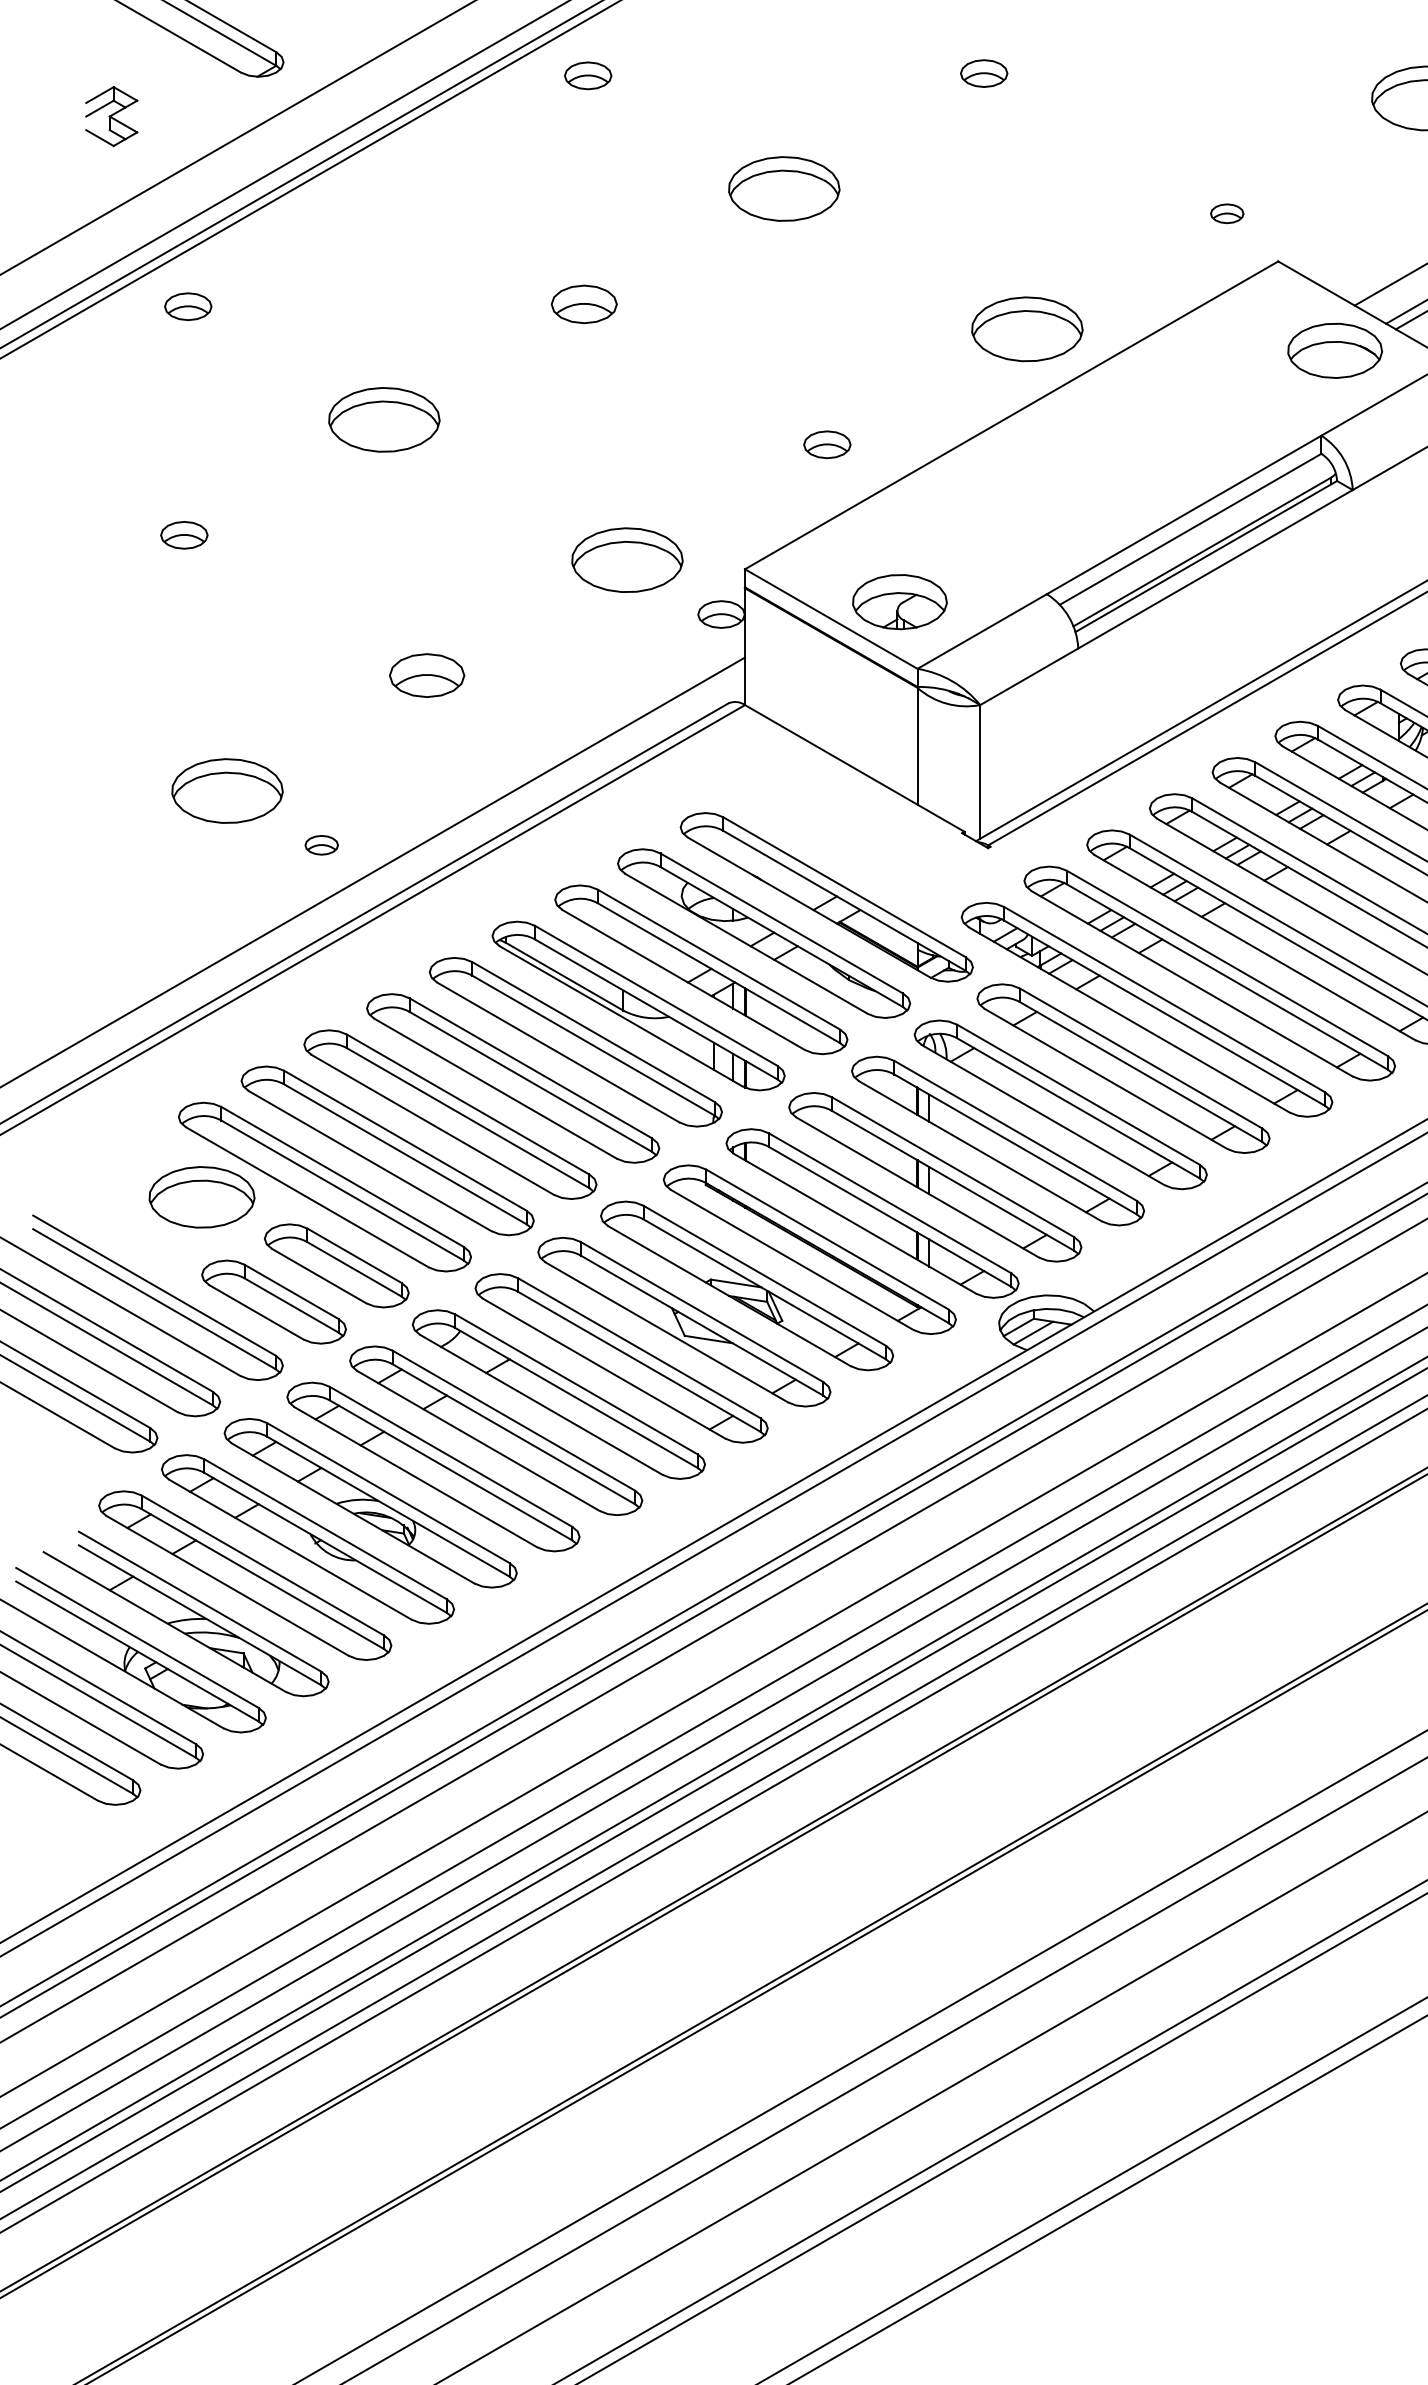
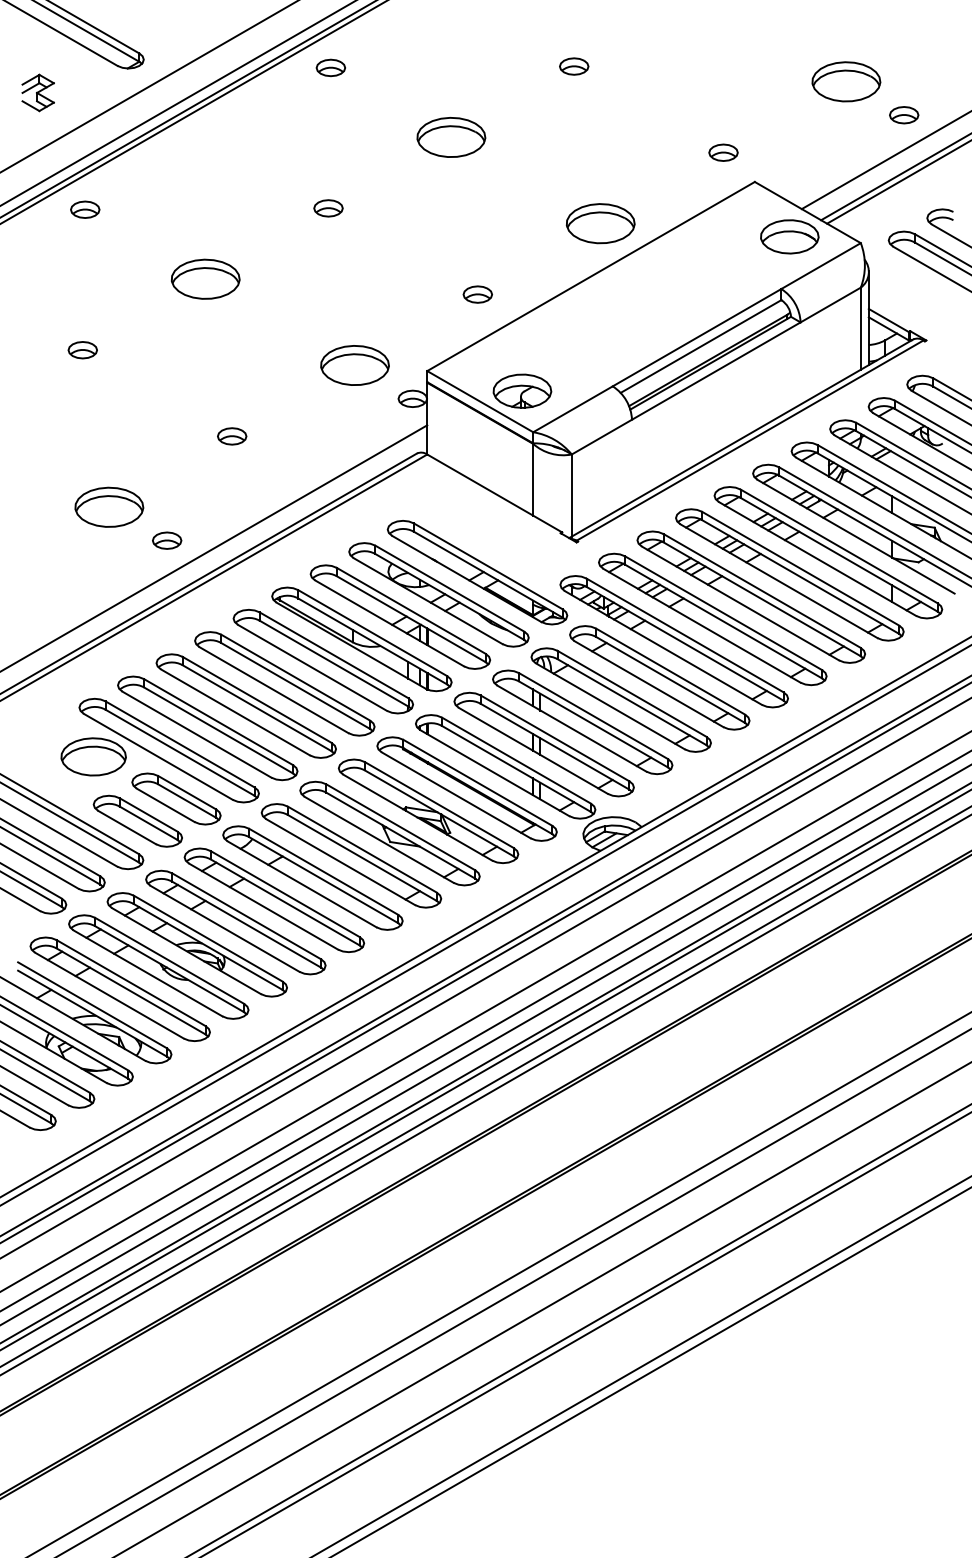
part: (1227, 213) -> (723, 152), size x1.43
part: (584, 304) -> (328, 208), size x0.71
part: (427, 675) -> (232, 436), size x0.62
part: (322, 845) -> (167, 540), size x1.43

